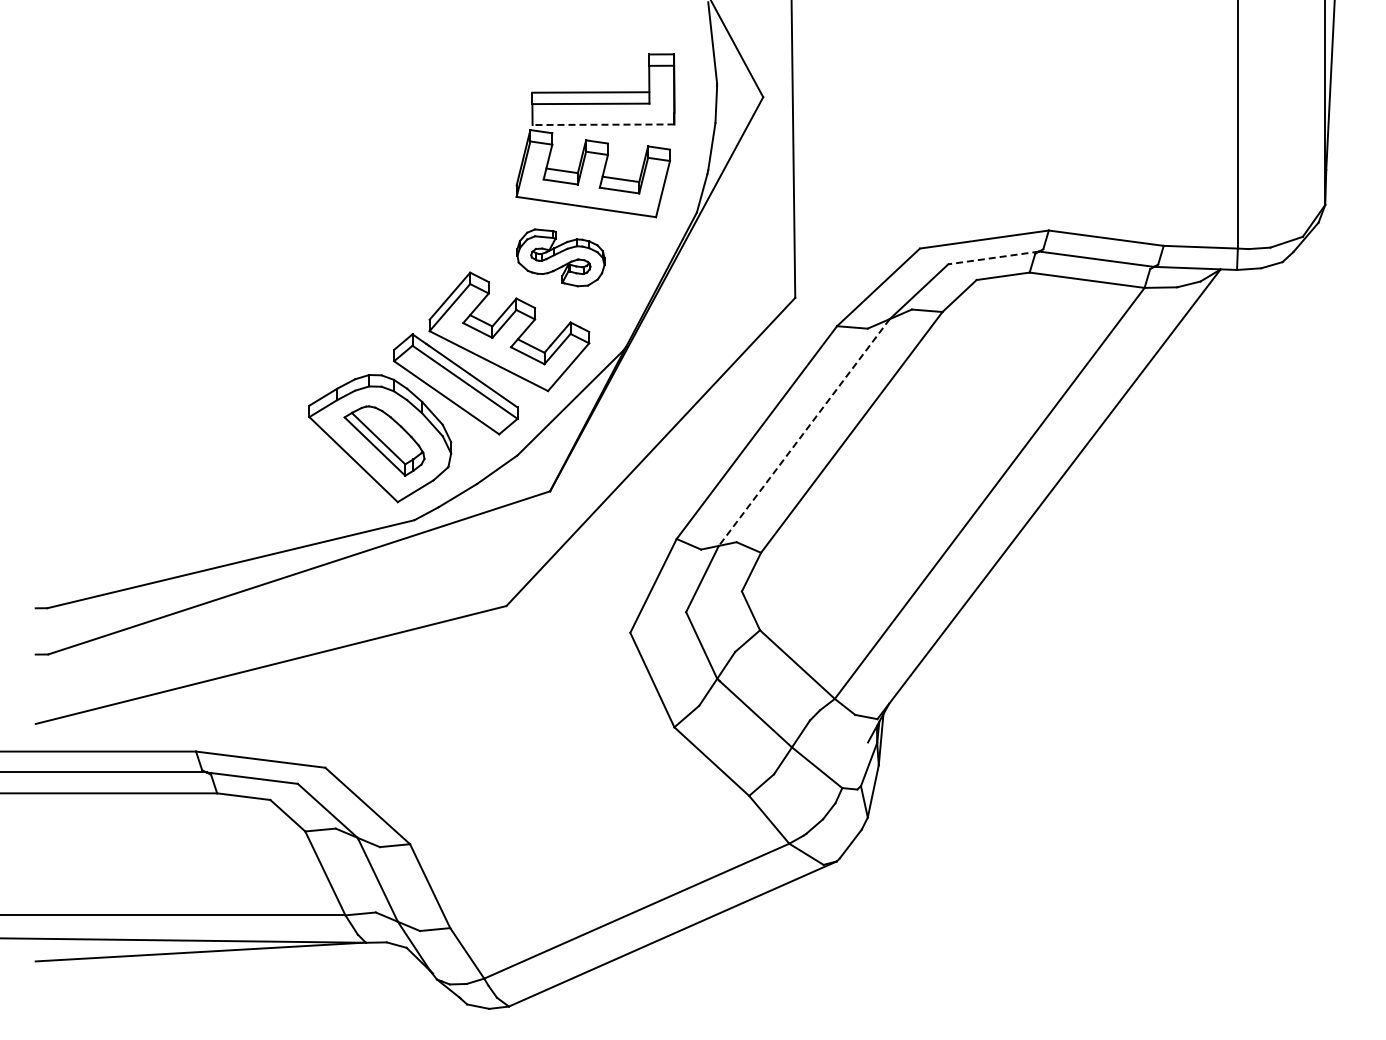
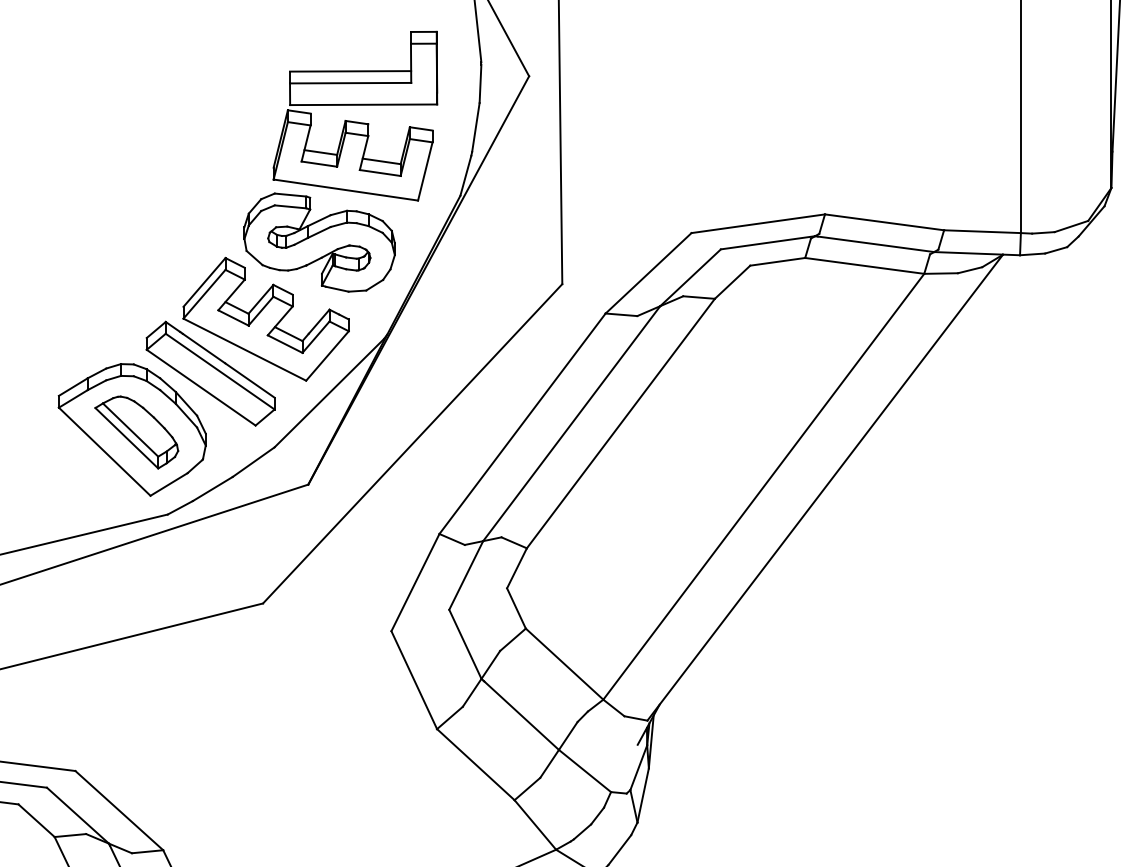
line: (603, 124) -> (363, 104), dashed -> solid
part: (560, 257) -> (319, 242), size x1.67
line: (993, 257) -> (767, 242), dashed -> solid
line: (804, 432) -> (571, 423), dashed -> solid

